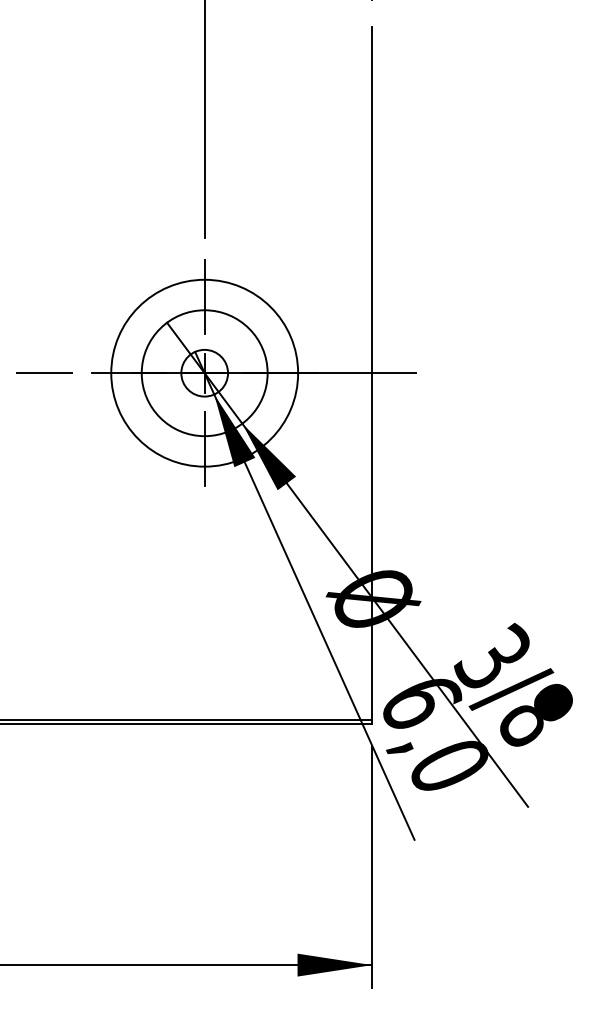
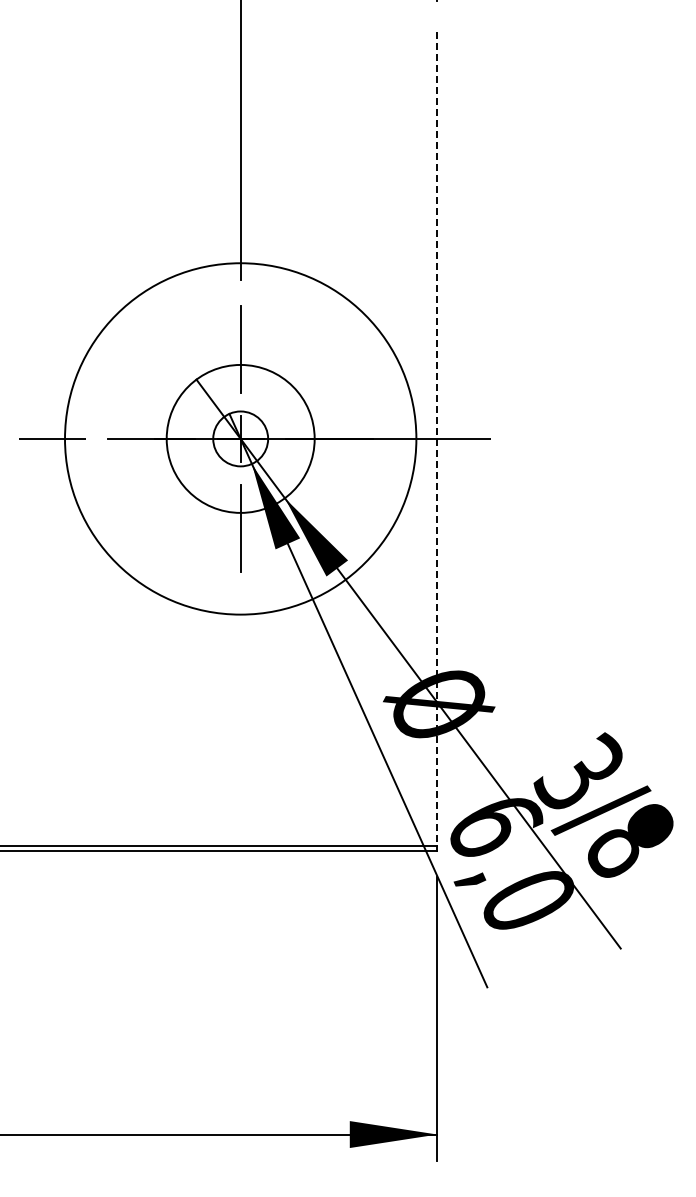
circle: (204, 372) -> (240, 438), size x1.6
line: (372, 373) -> (437, 439), solid -> dashed

